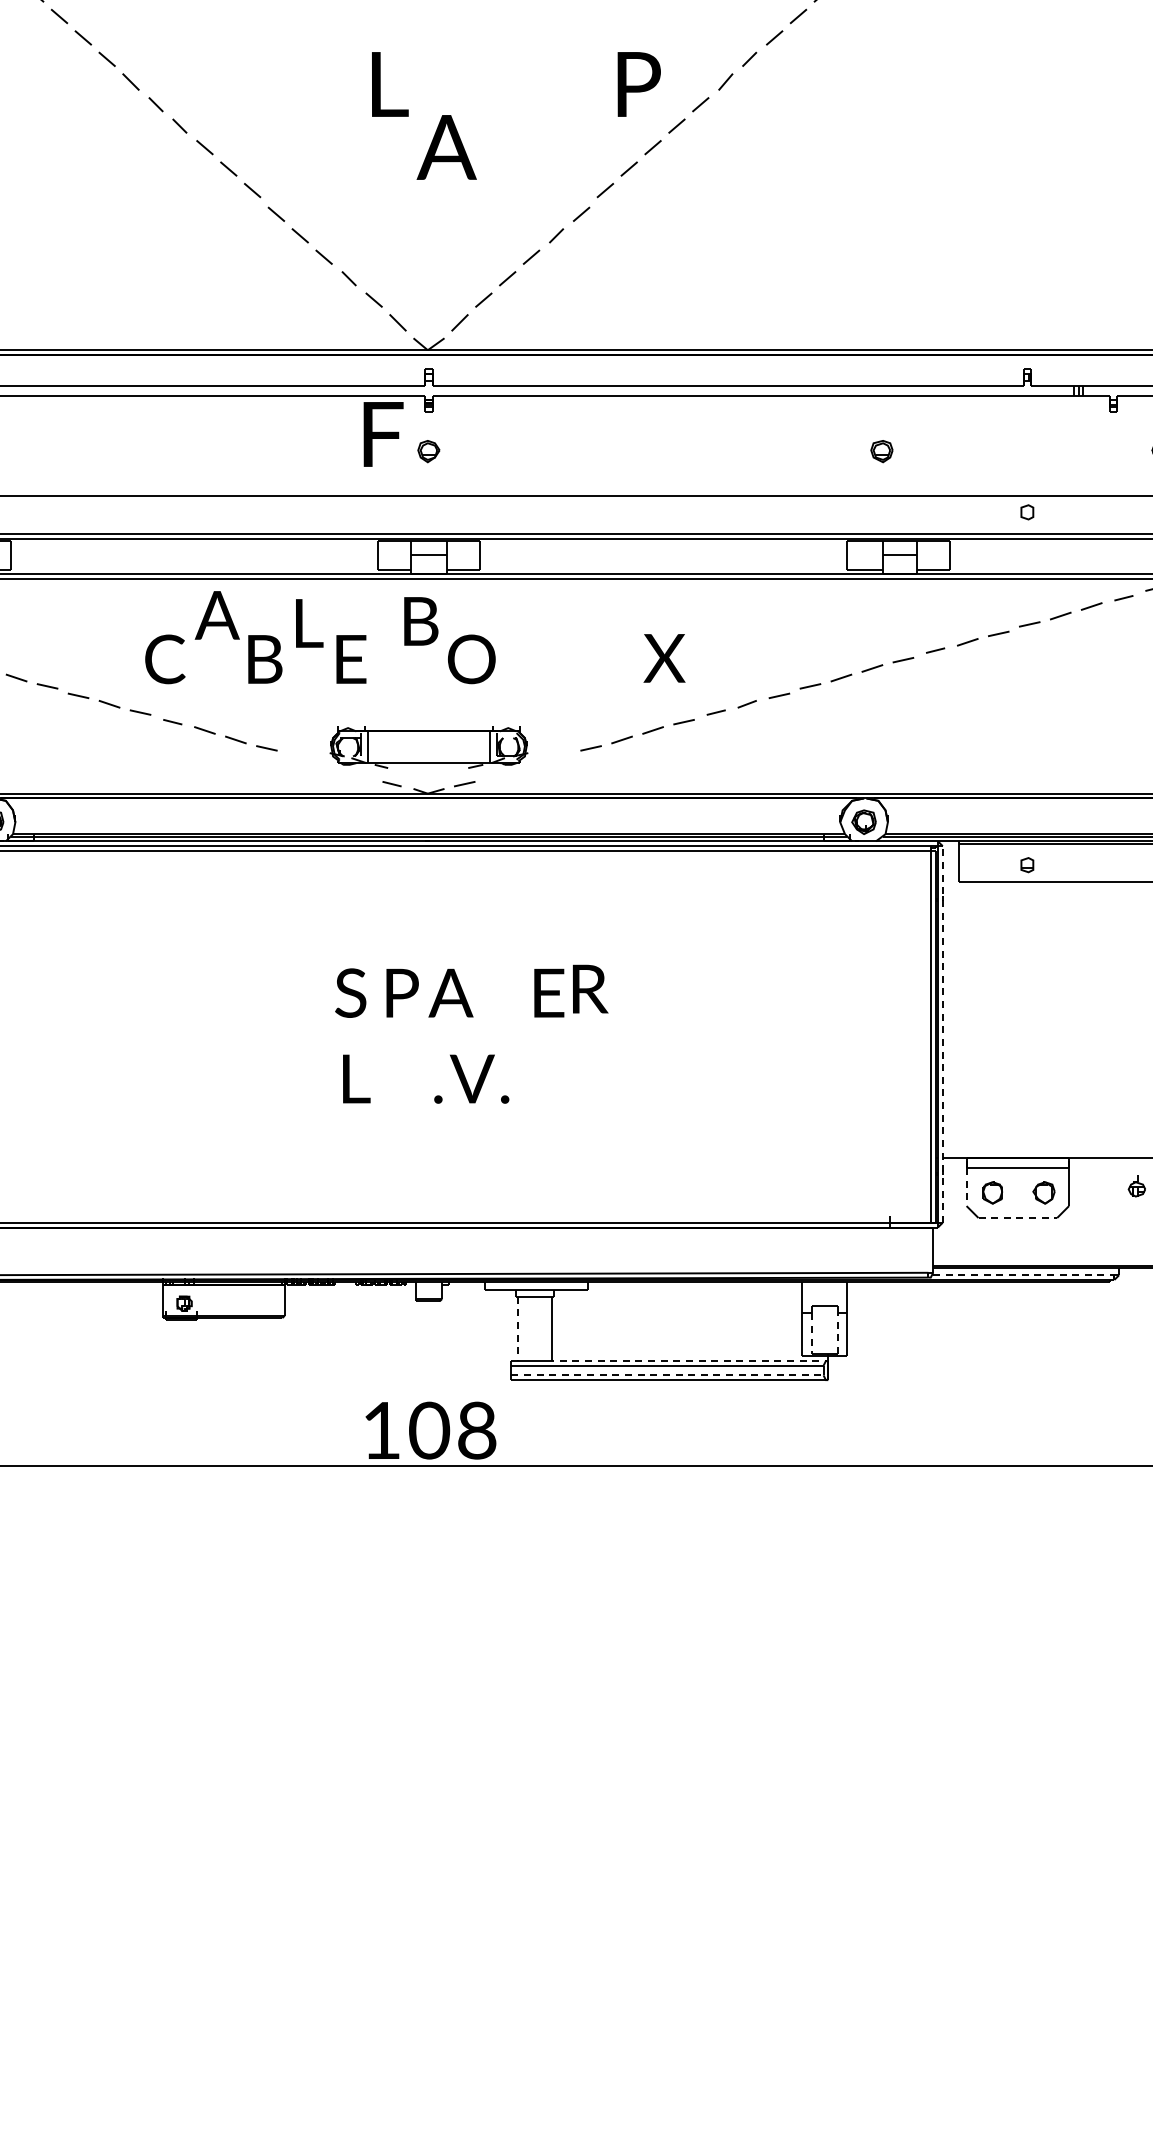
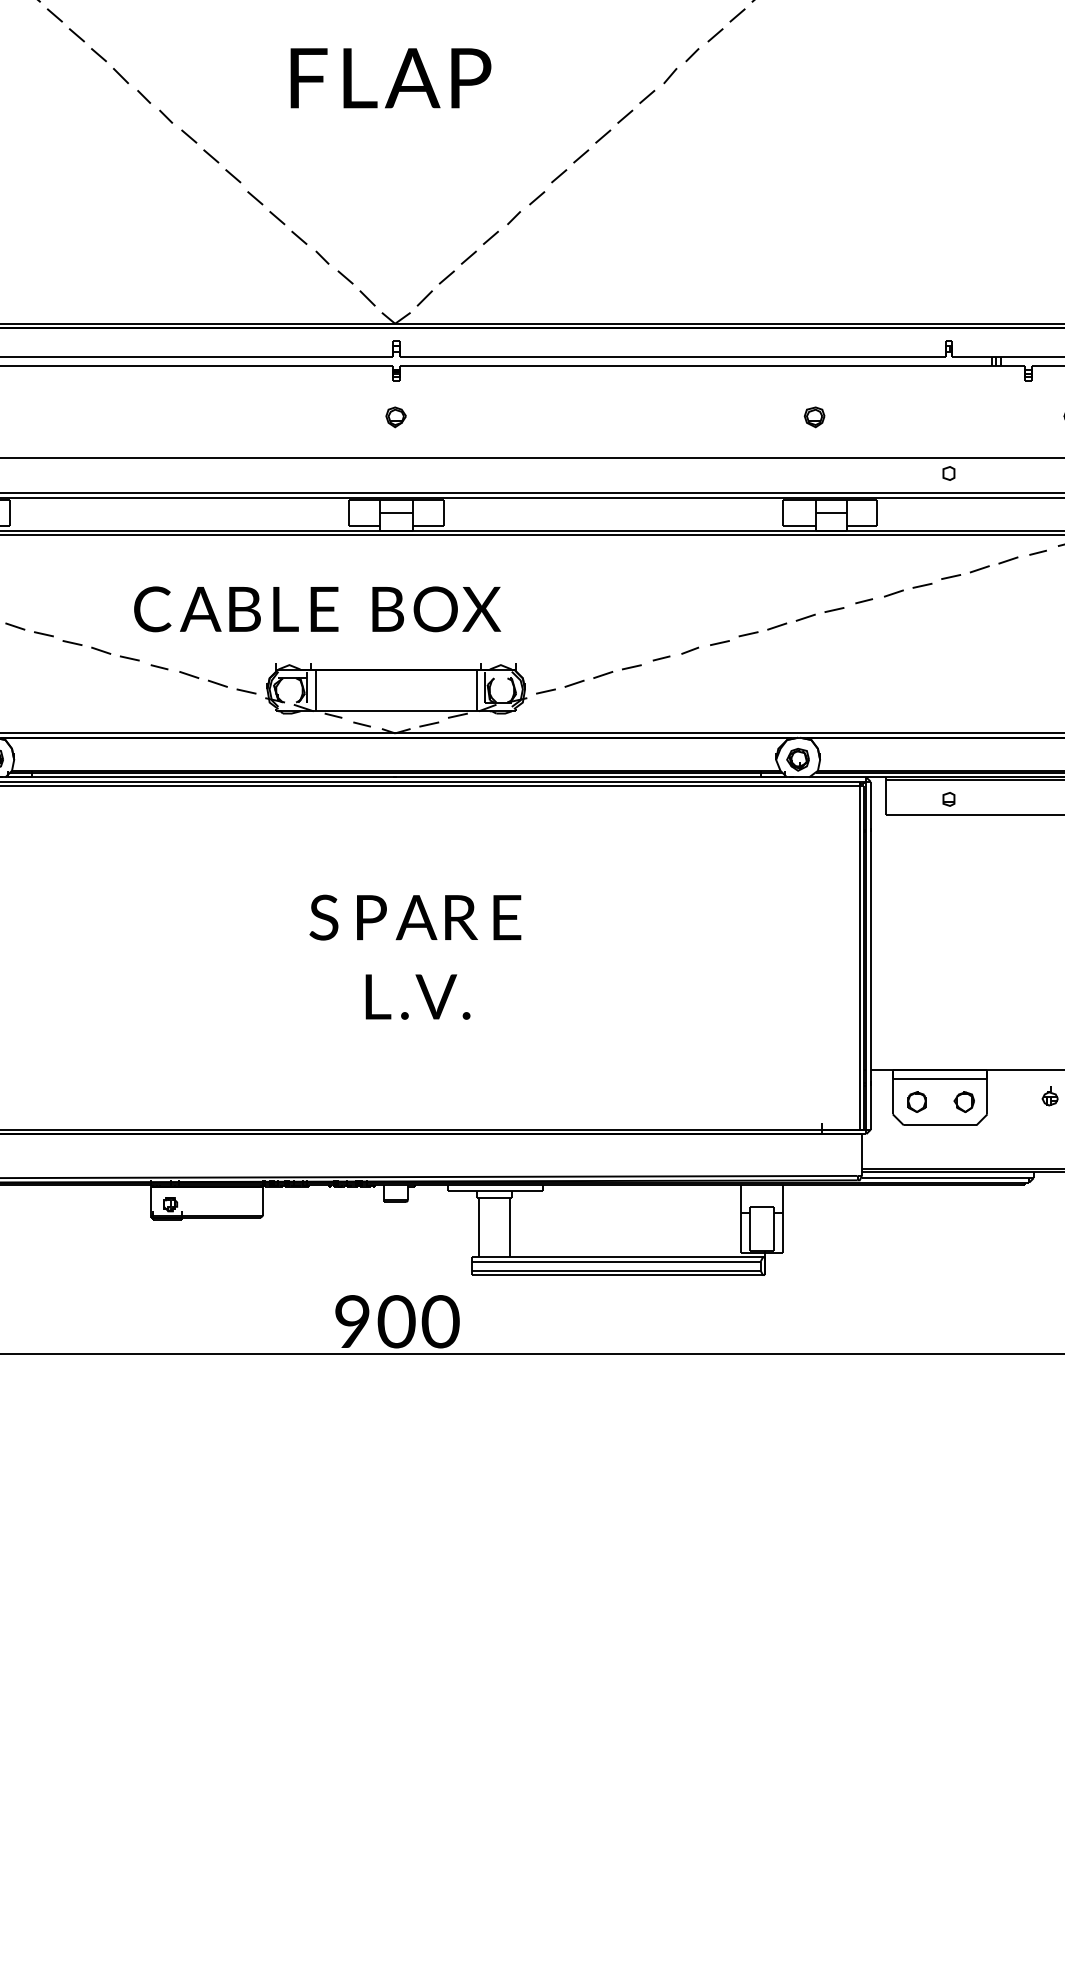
text: (638, 84) -> (470, 78), moved
text: (446, 147) -> (412, 78), moved
text: (383, 434) -> (308, 78), moved
text: (216, 615) -> (199, 609), moved
text: (421, 621) -> (388, 609), moved
text: (309, 623) -> (285, 609), moved
text: (664, 658) -> (481, 609), moved
part: (428, 747) -> (395, 690), size x1.43
text: (590, 988) -> (461, 917), moved
line: (942, 1033) -> (870, 954), dashed -> solid
text: (356, 1078) -> (378, 996), moved
line: (966, 1187) -> (892, 1097), dashed -> solid
line: (1018, 1218) -> (940, 1125), dashed -> solid
line: (1023, 1275) -> (945, 1178), dashed -> solid
line: (518, 1329) -> (478, 1228), dashed -> solid
line: (837, 1333) -> (773, 1232), dashed -> solid
line: (811, 1334) -> (749, 1232), dashed -> solid
line: (687, 1361) -> (635, 1257), dashed -> solid
line: (667, 1375) -> (616, 1270), dashed -> solid
text: (381, 1429) -> (352, 1320), 1 -> 9
text: (476, 1430) -> (440, 1321), 8 -> 0

